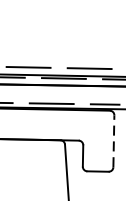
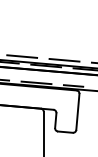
line: (113, 140) -> (77, 111), dashed -> solid

